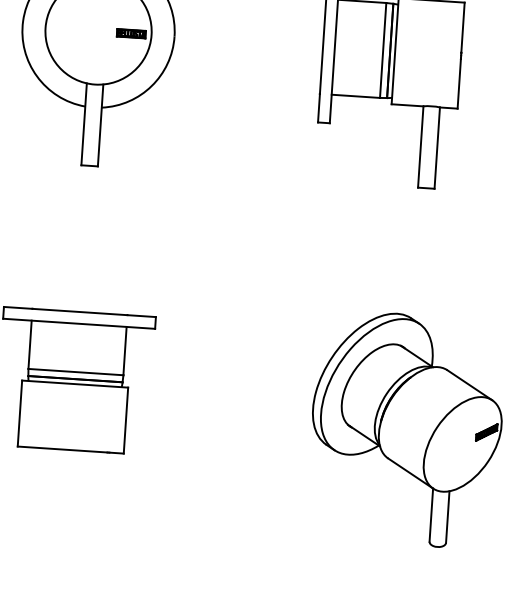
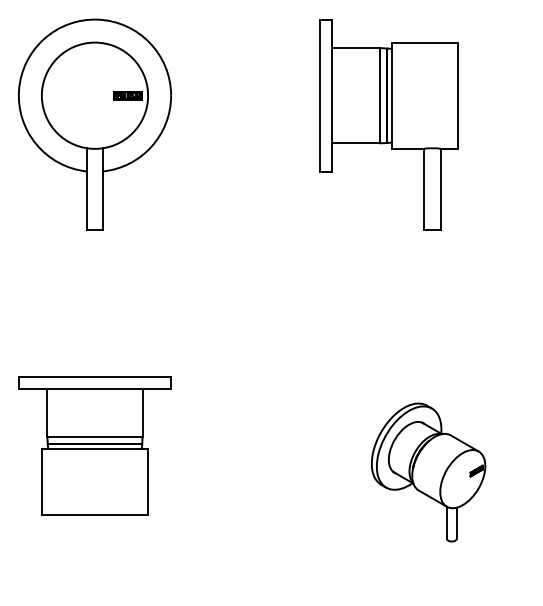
part: (406, 429) -> (428, 472), size x0.6

